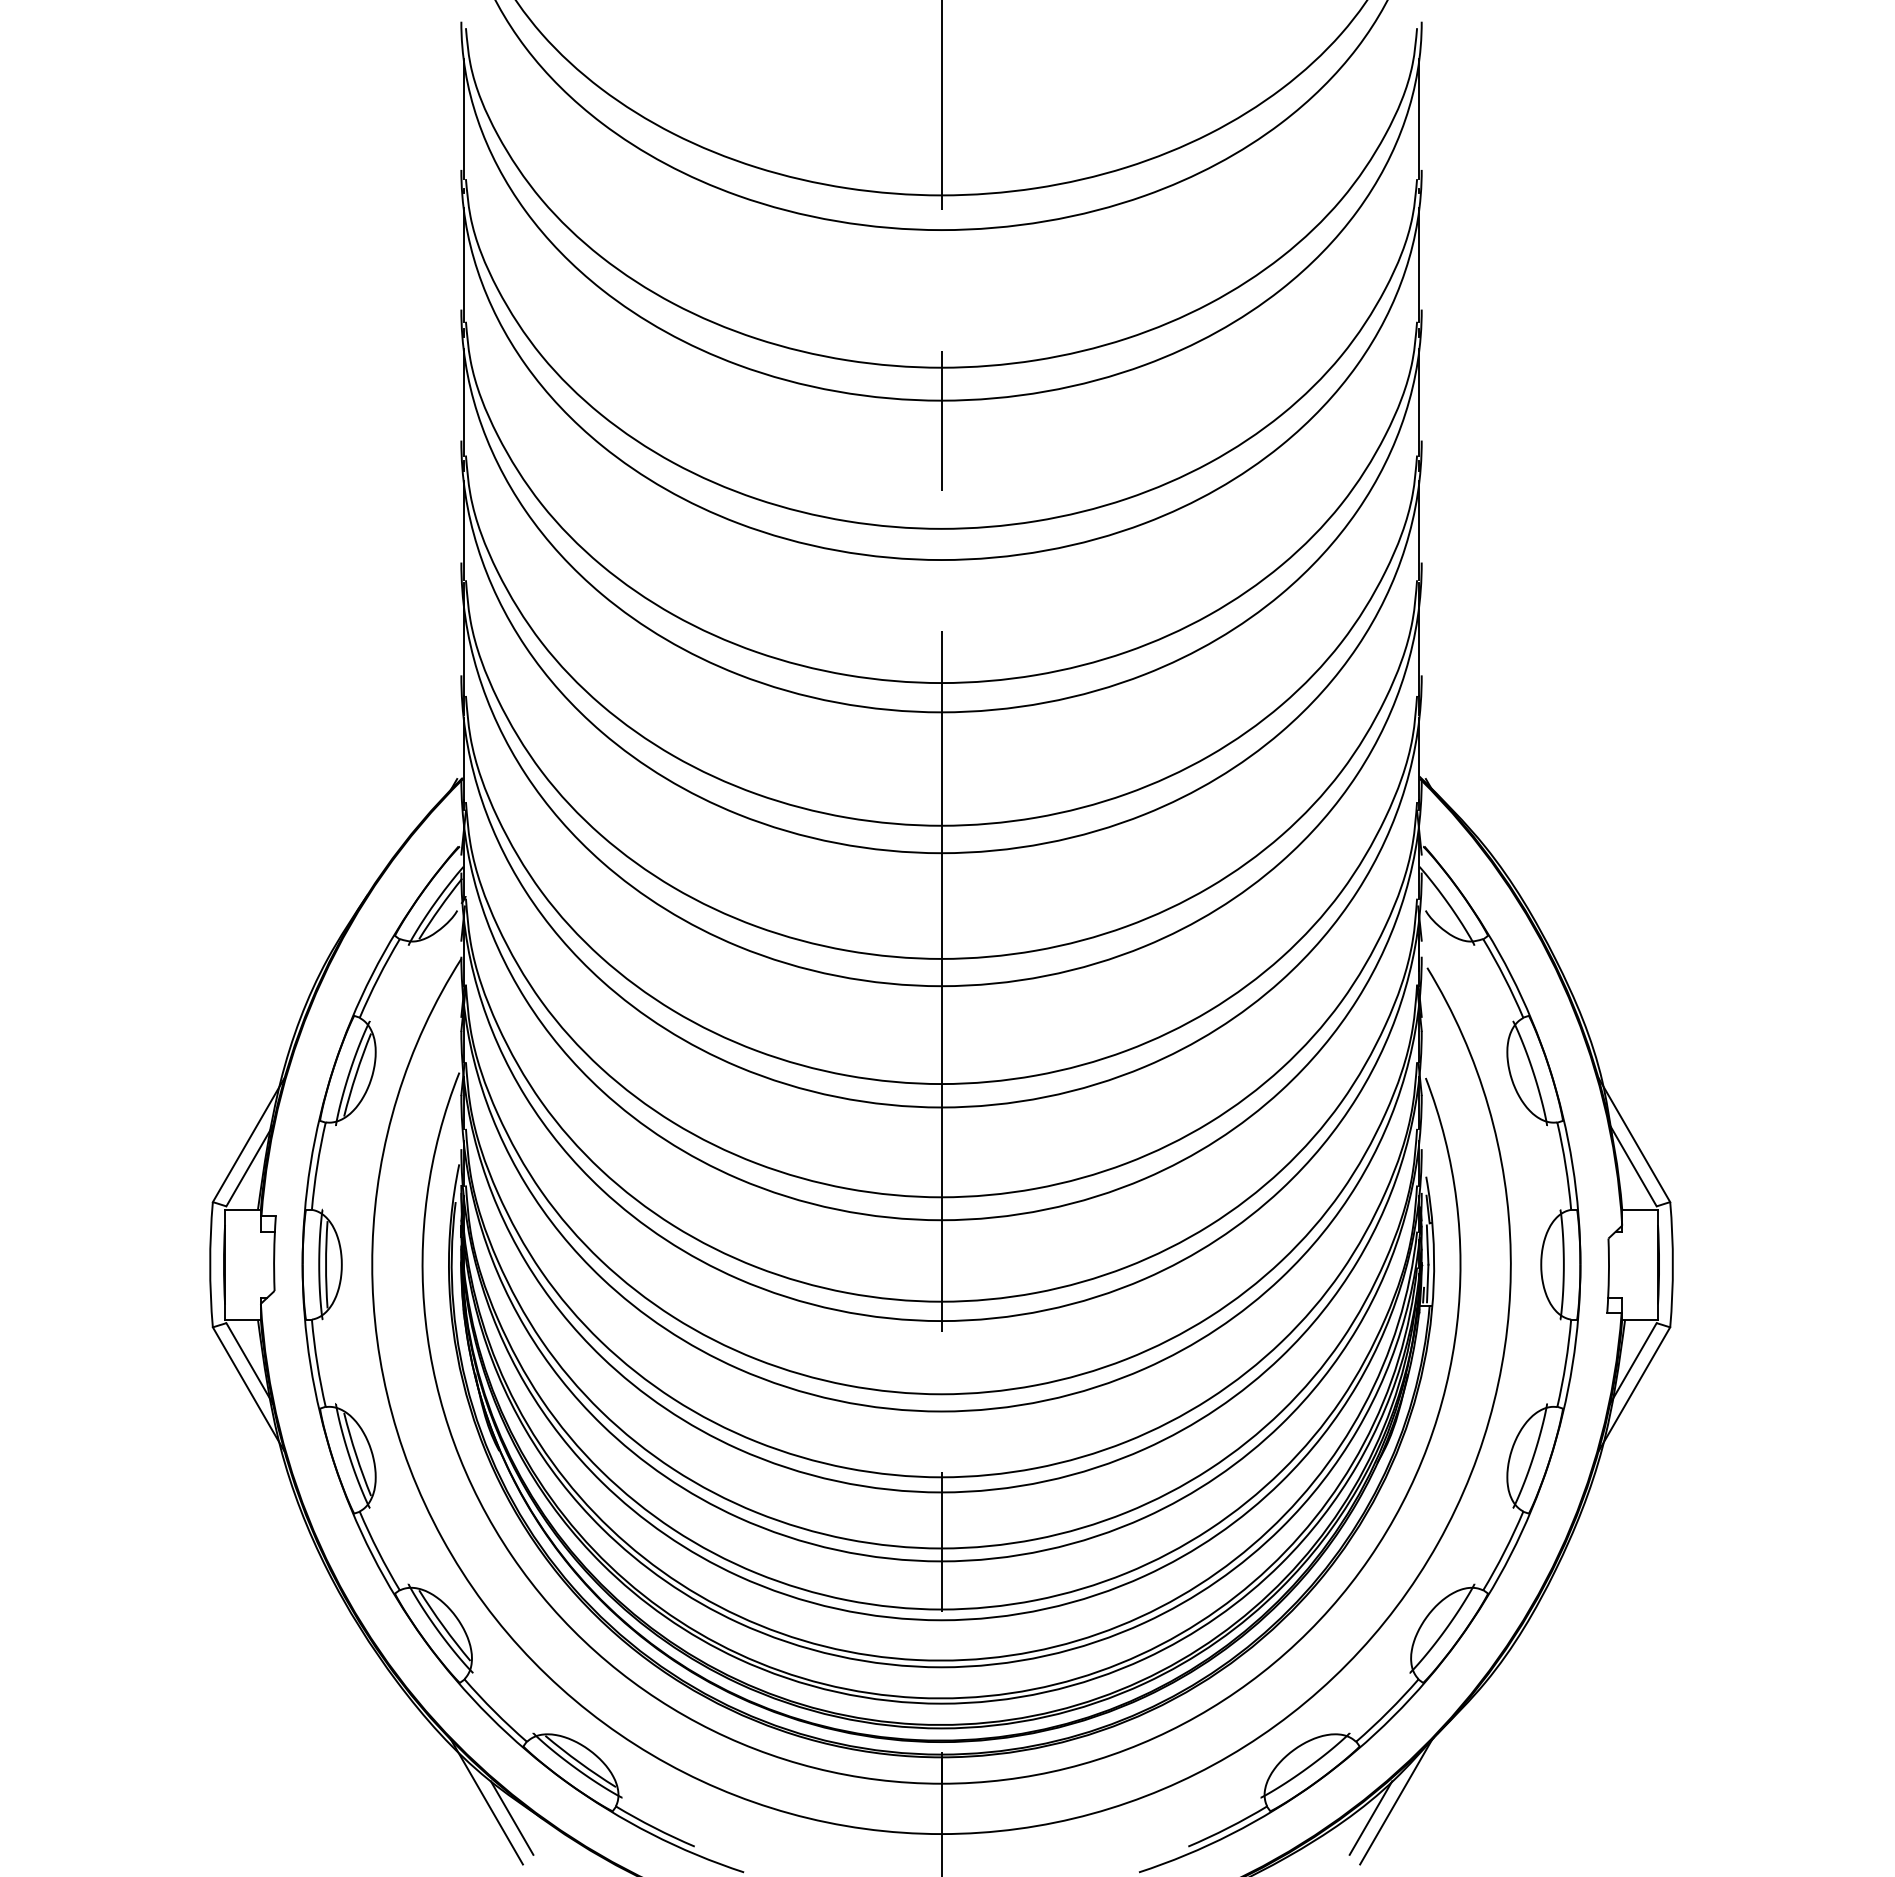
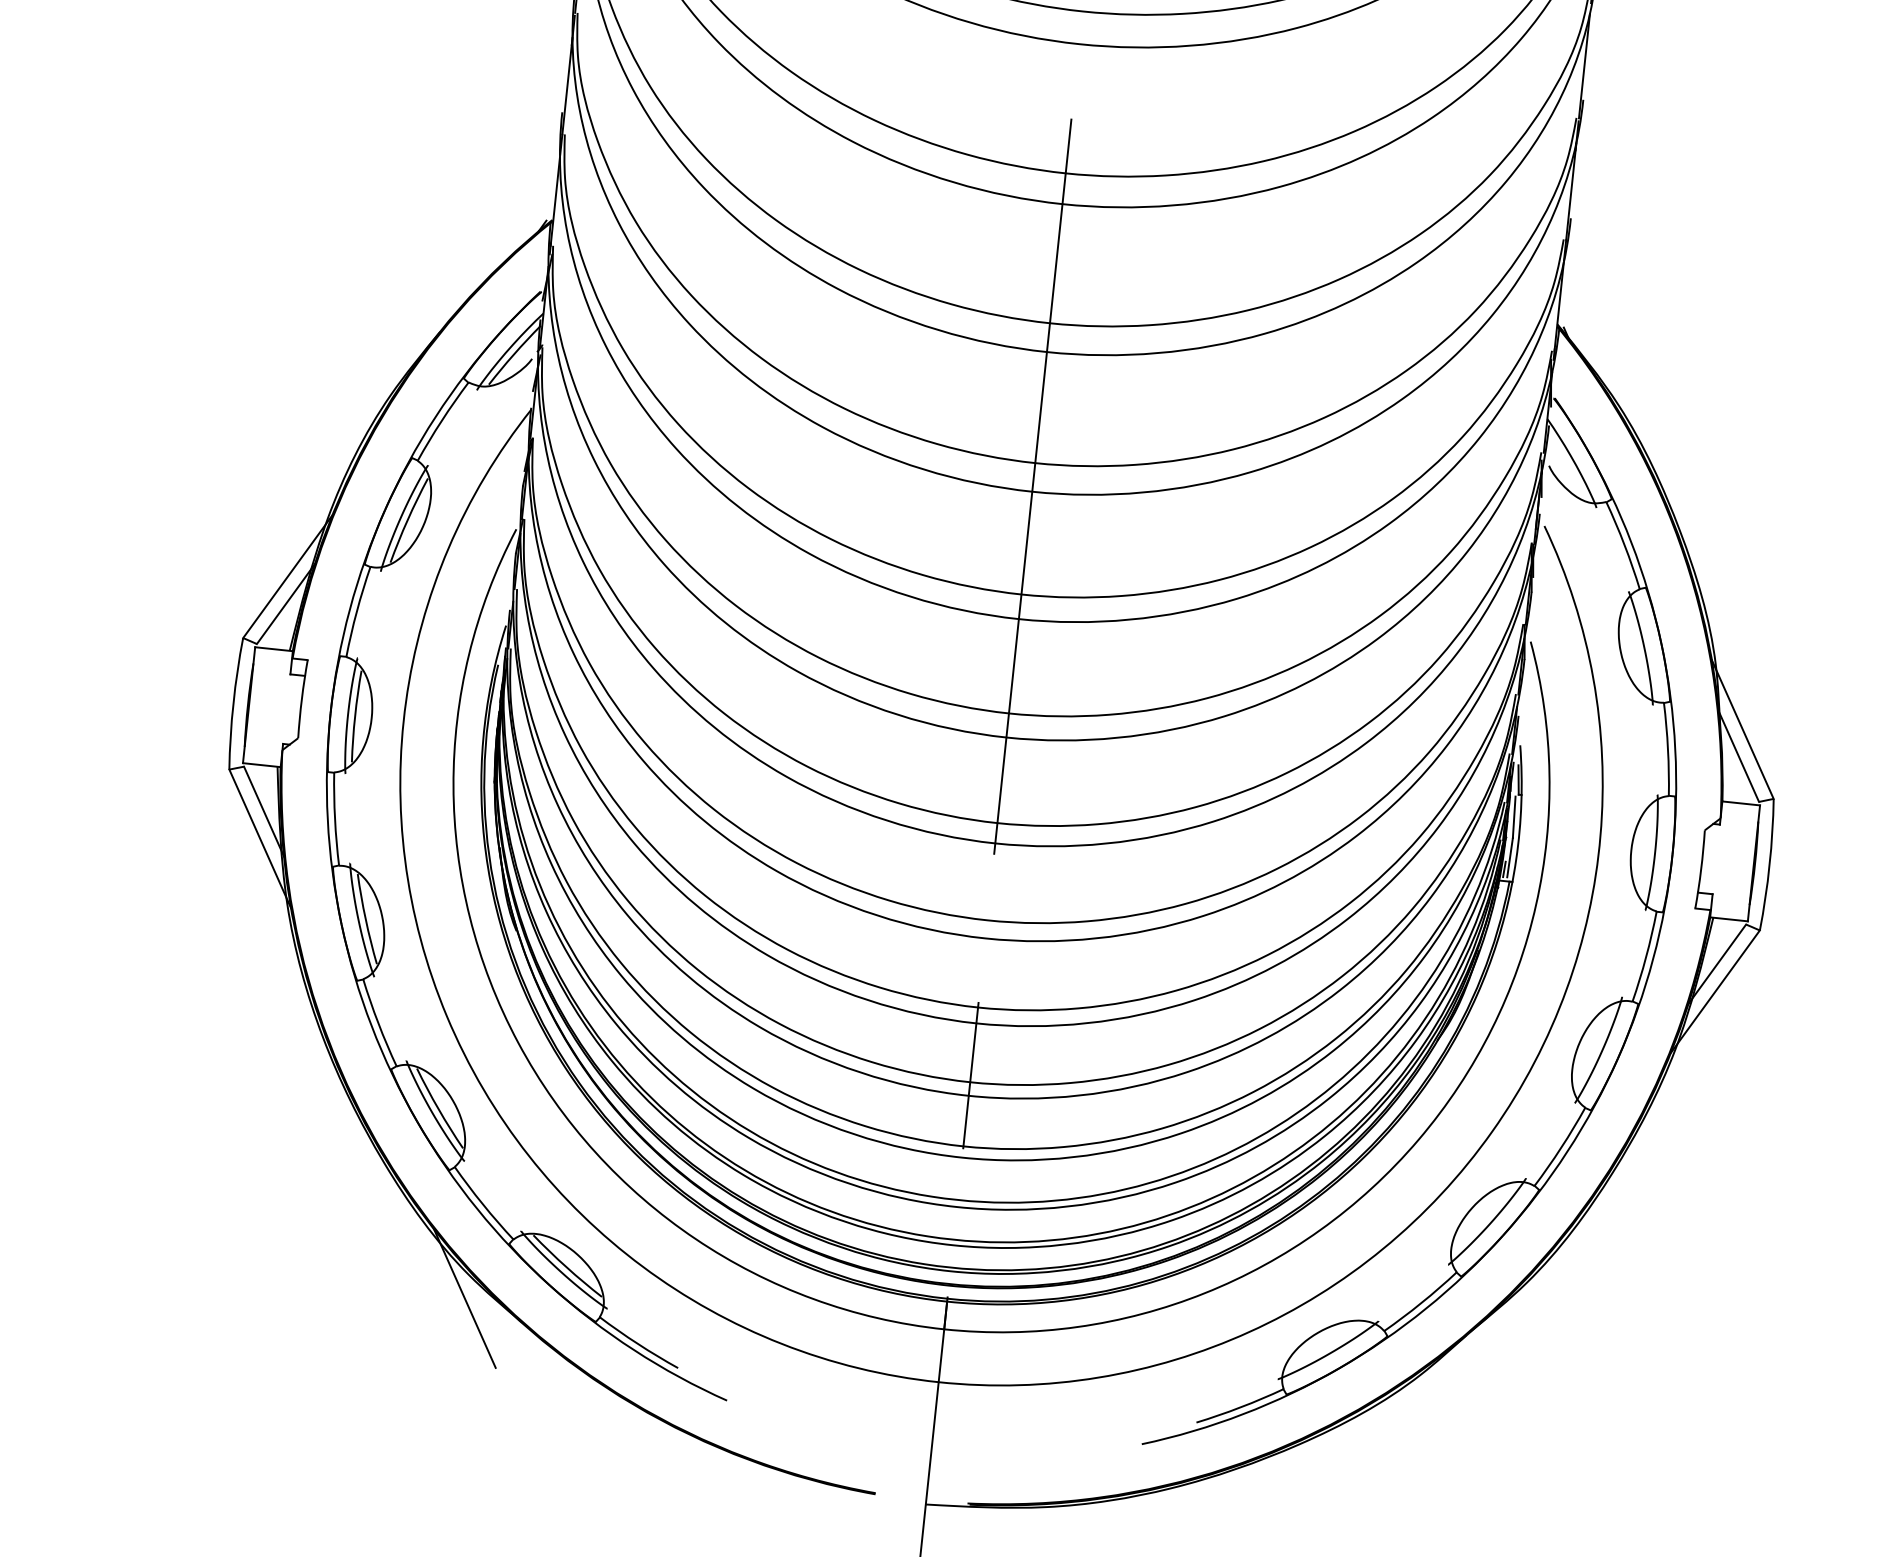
line: (1395, 1801) -> (1419, 1398), removed
line: (511, 1817) -> (488, 1317), removed
line: (1370, 1817) -> (1391, 1412), removed

